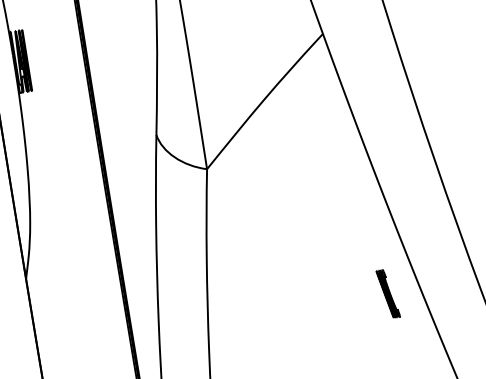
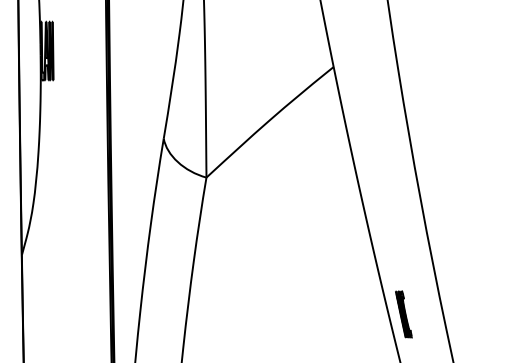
part: (387, 294) -> (403, 314), moved

